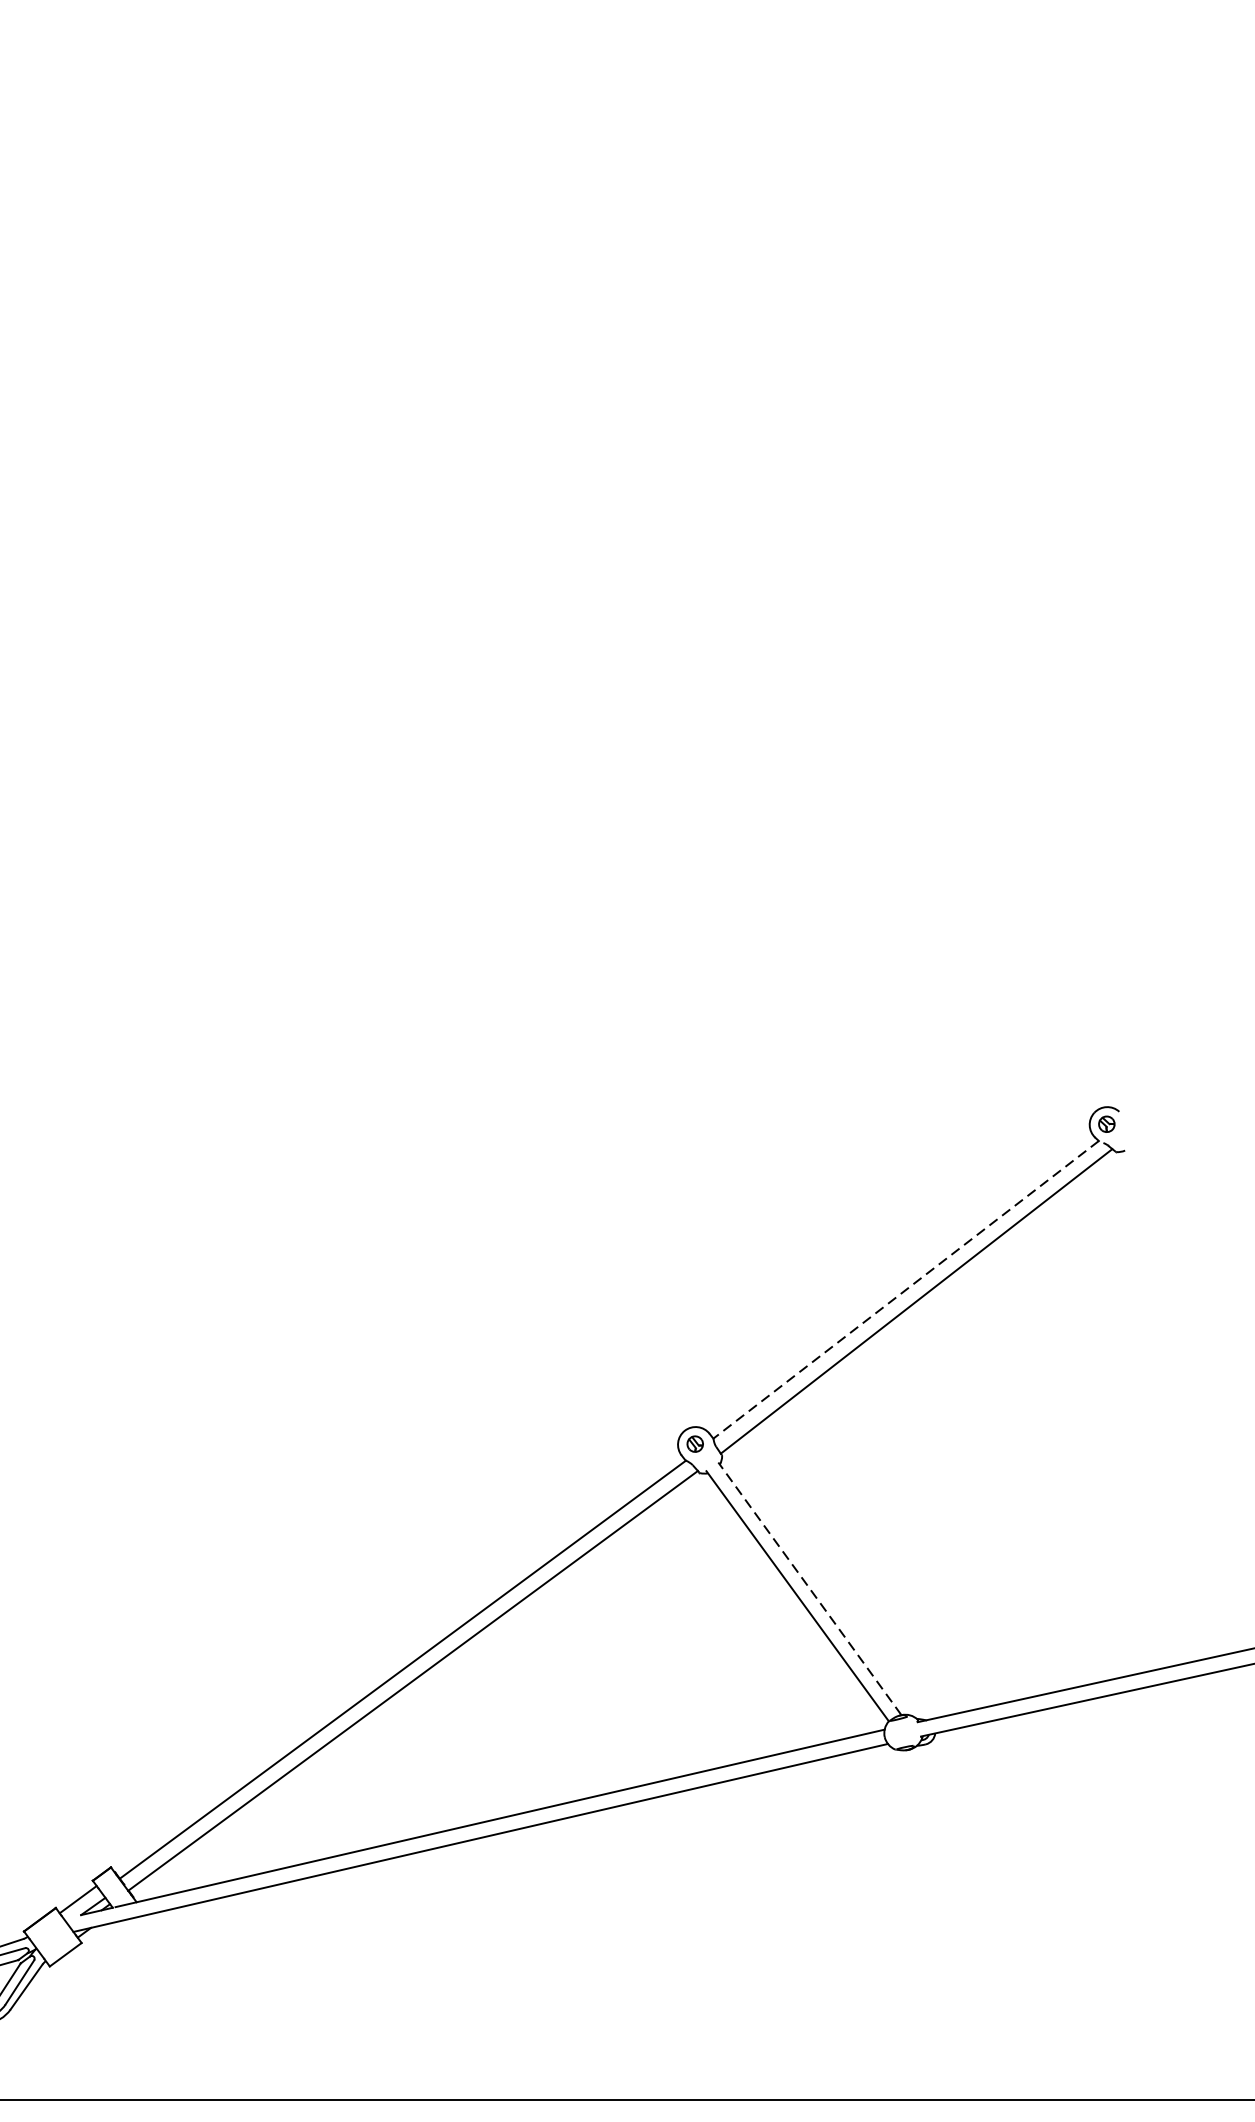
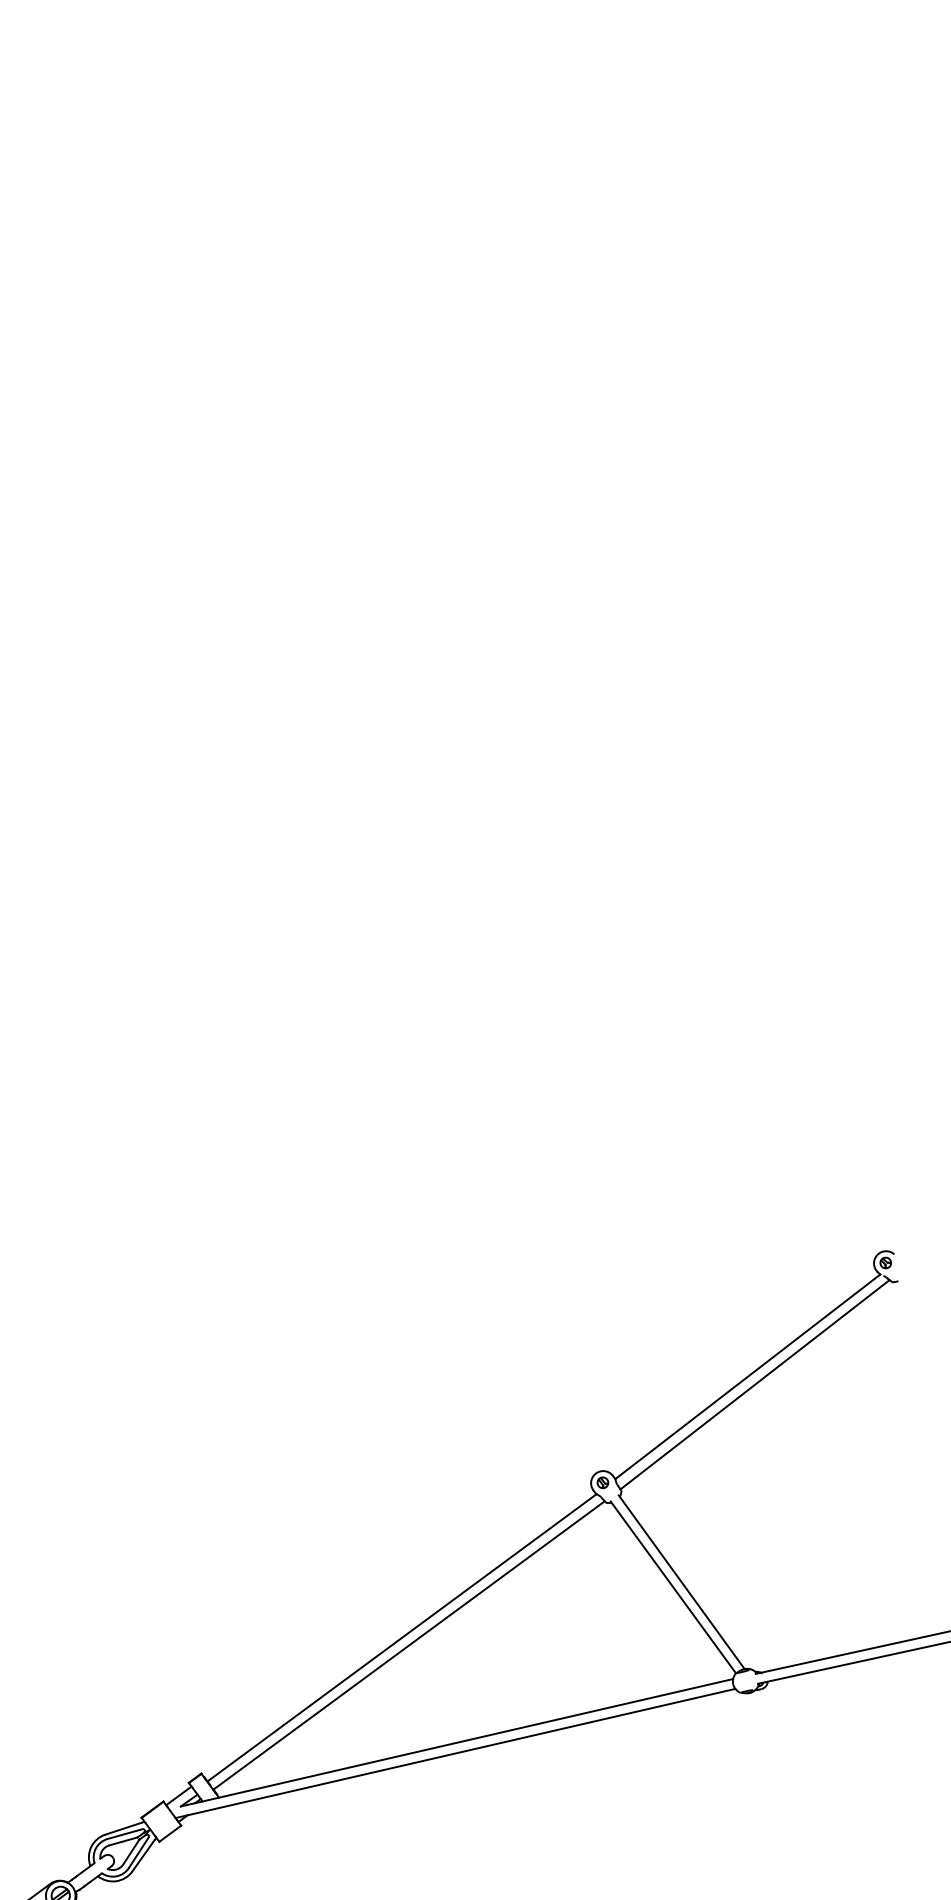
line: (905, 1290) -> (747, 1377), dashed -> solid
line: (809, 1587) -> (681, 1581), dashed -> solid

